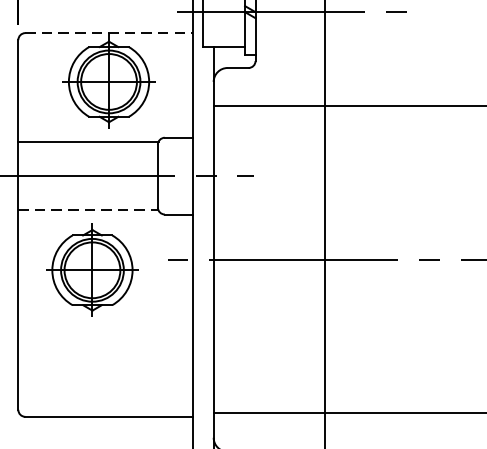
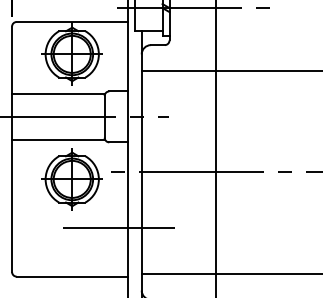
line: (109, 32) -> (72, 21), dashed -> solid
line: (88, 210) -> (58, 139), dashed -> solid
part: (91, 270) -> (71, 179), moved
line: (180, 344) -> (119, 228), added

